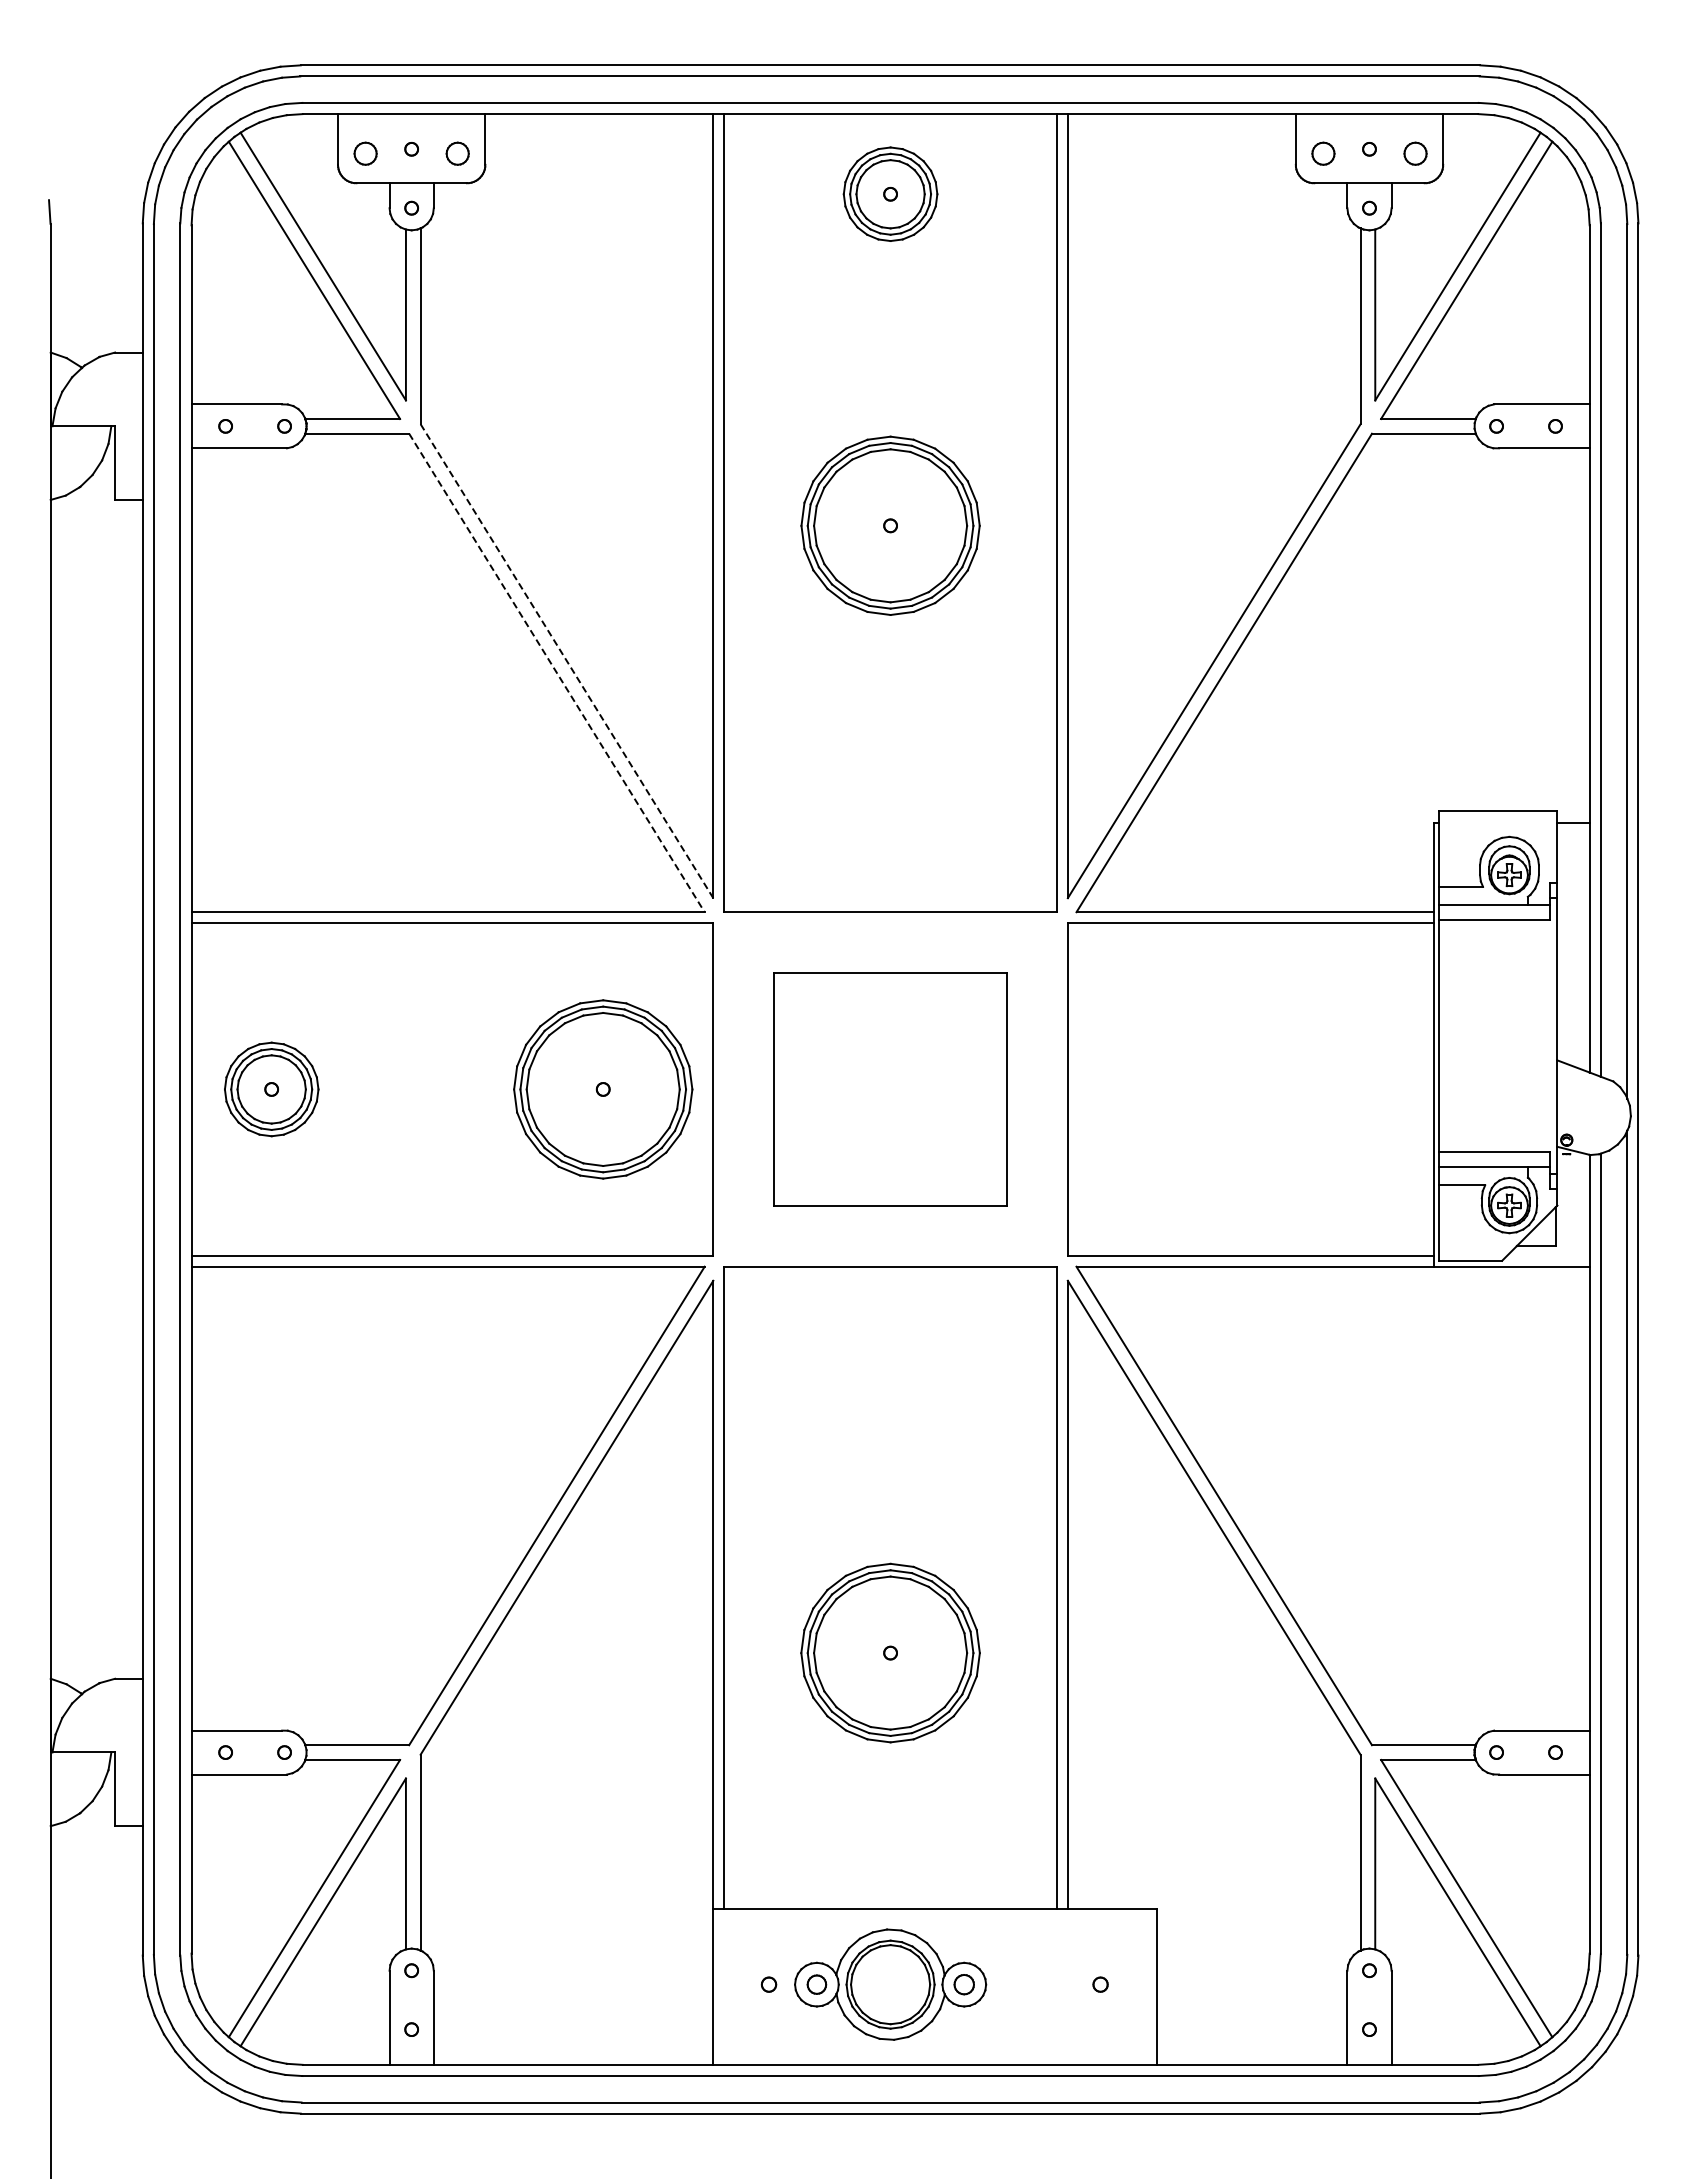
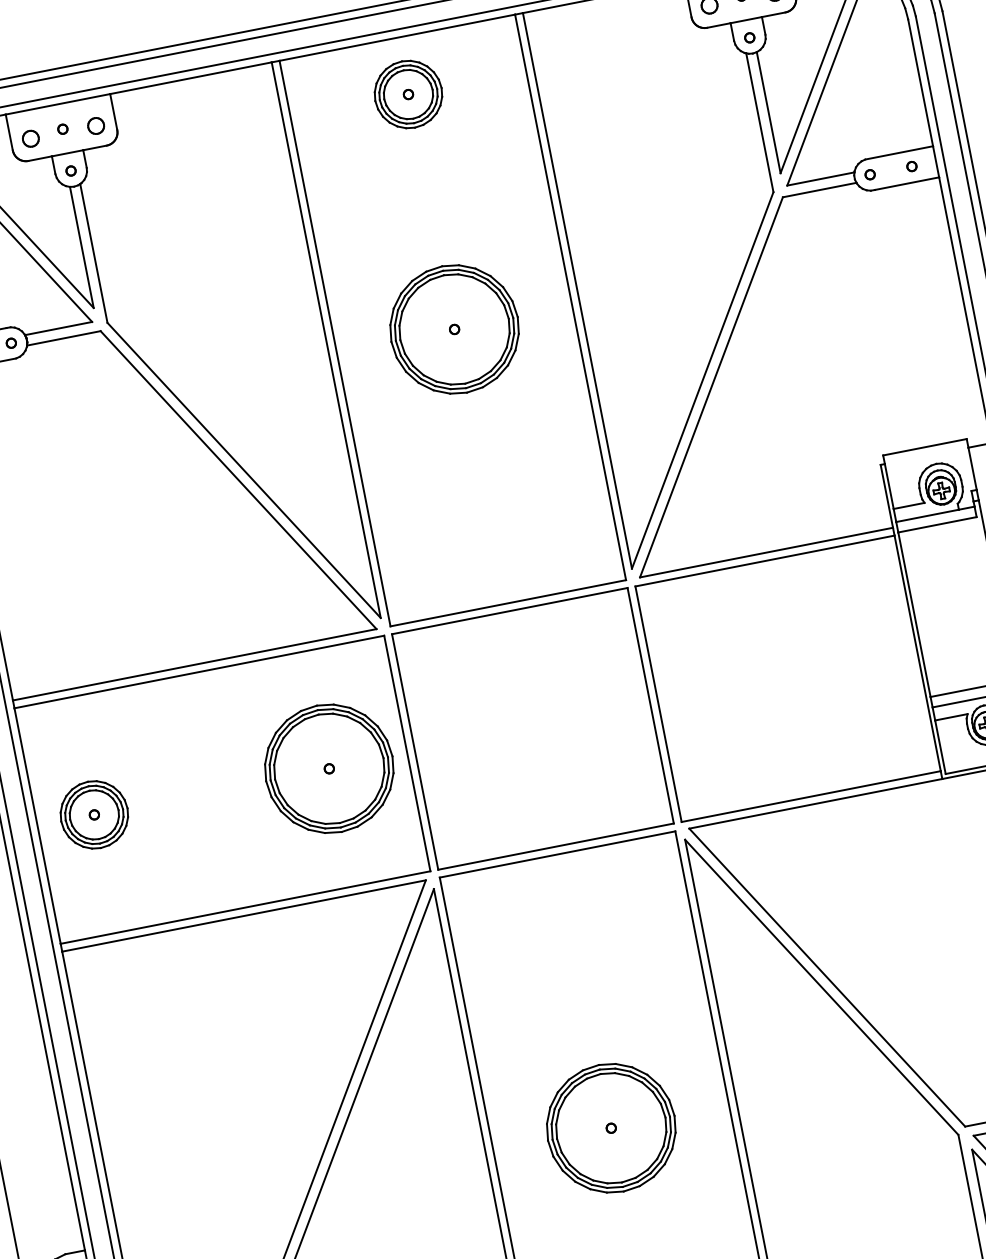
line: (566, 660) -> (243, 469), dashed -> solid
line: (557, 673) -> (239, 480), dashed -> solid
part: (890, 1089) -> (532, 728), size x1.43

